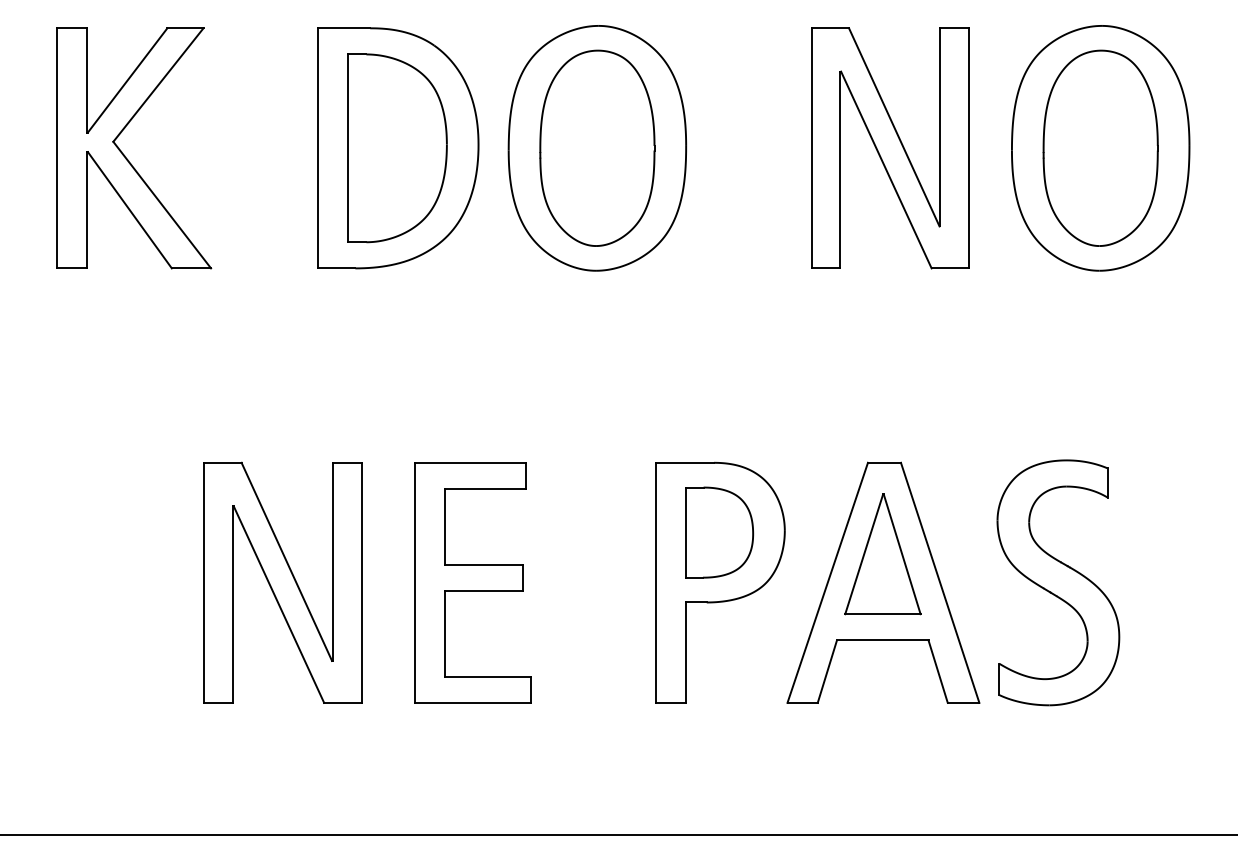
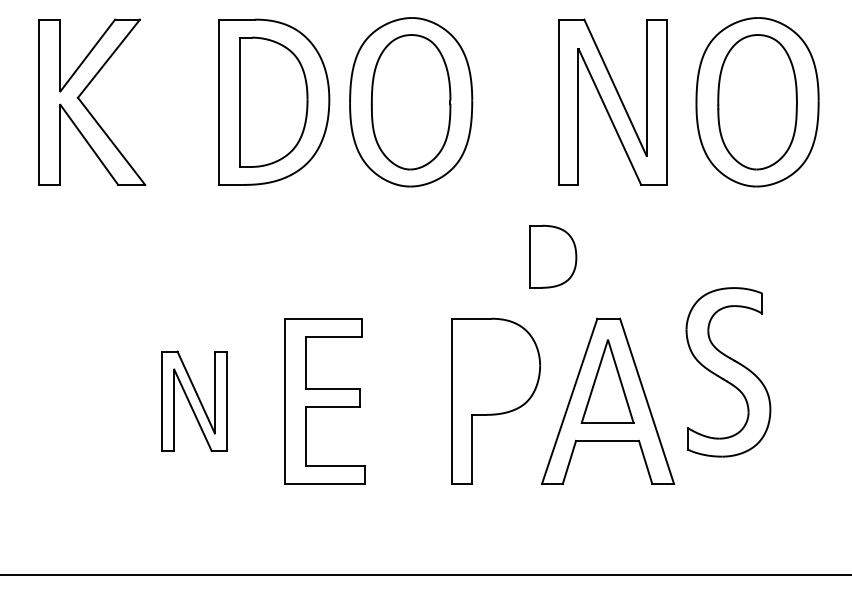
part: (719, 532) -> (553, 256), moved
part: (282, 581) -> (194, 400), size x0.6
part: (1058, 583) -> (728, 372), moved

